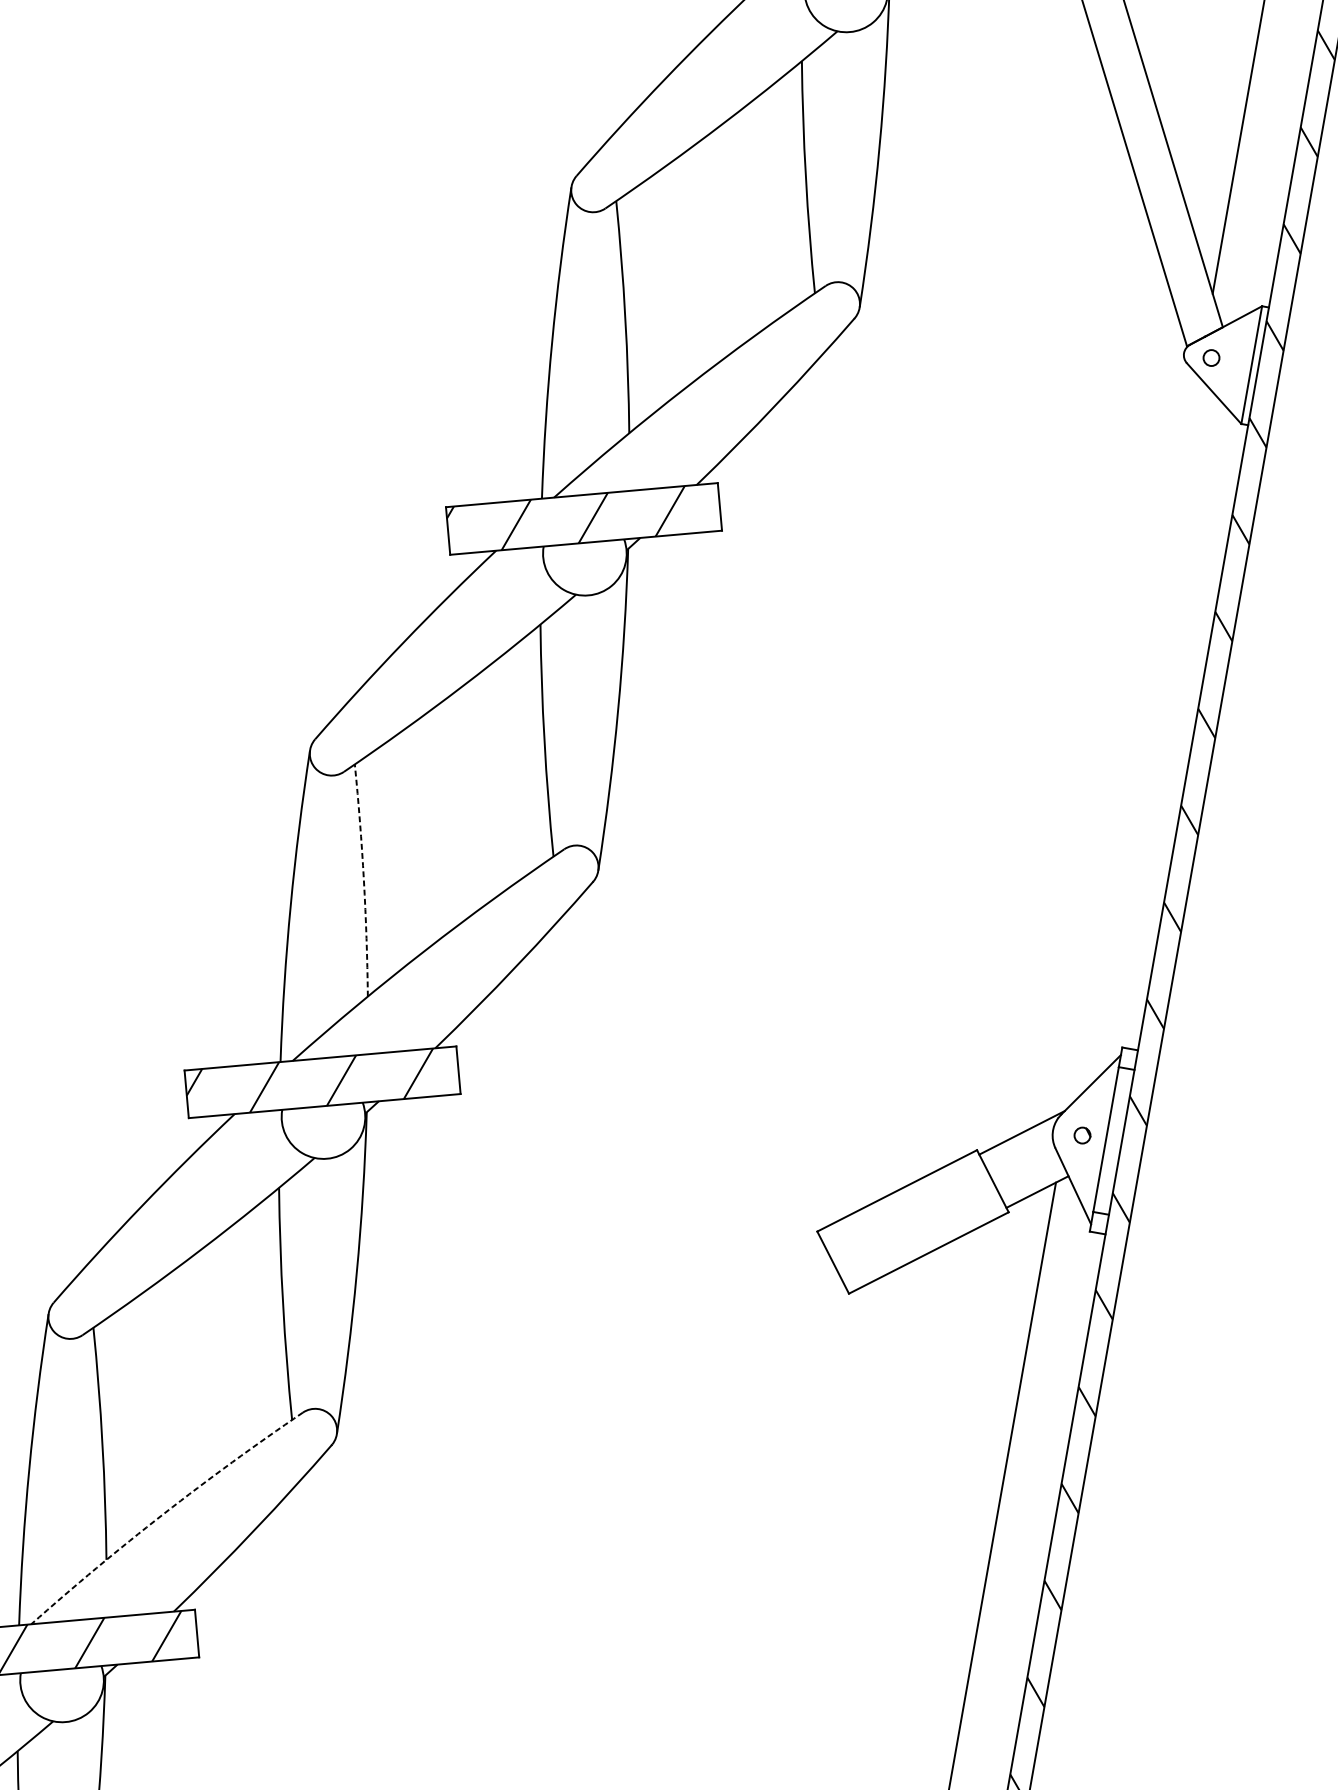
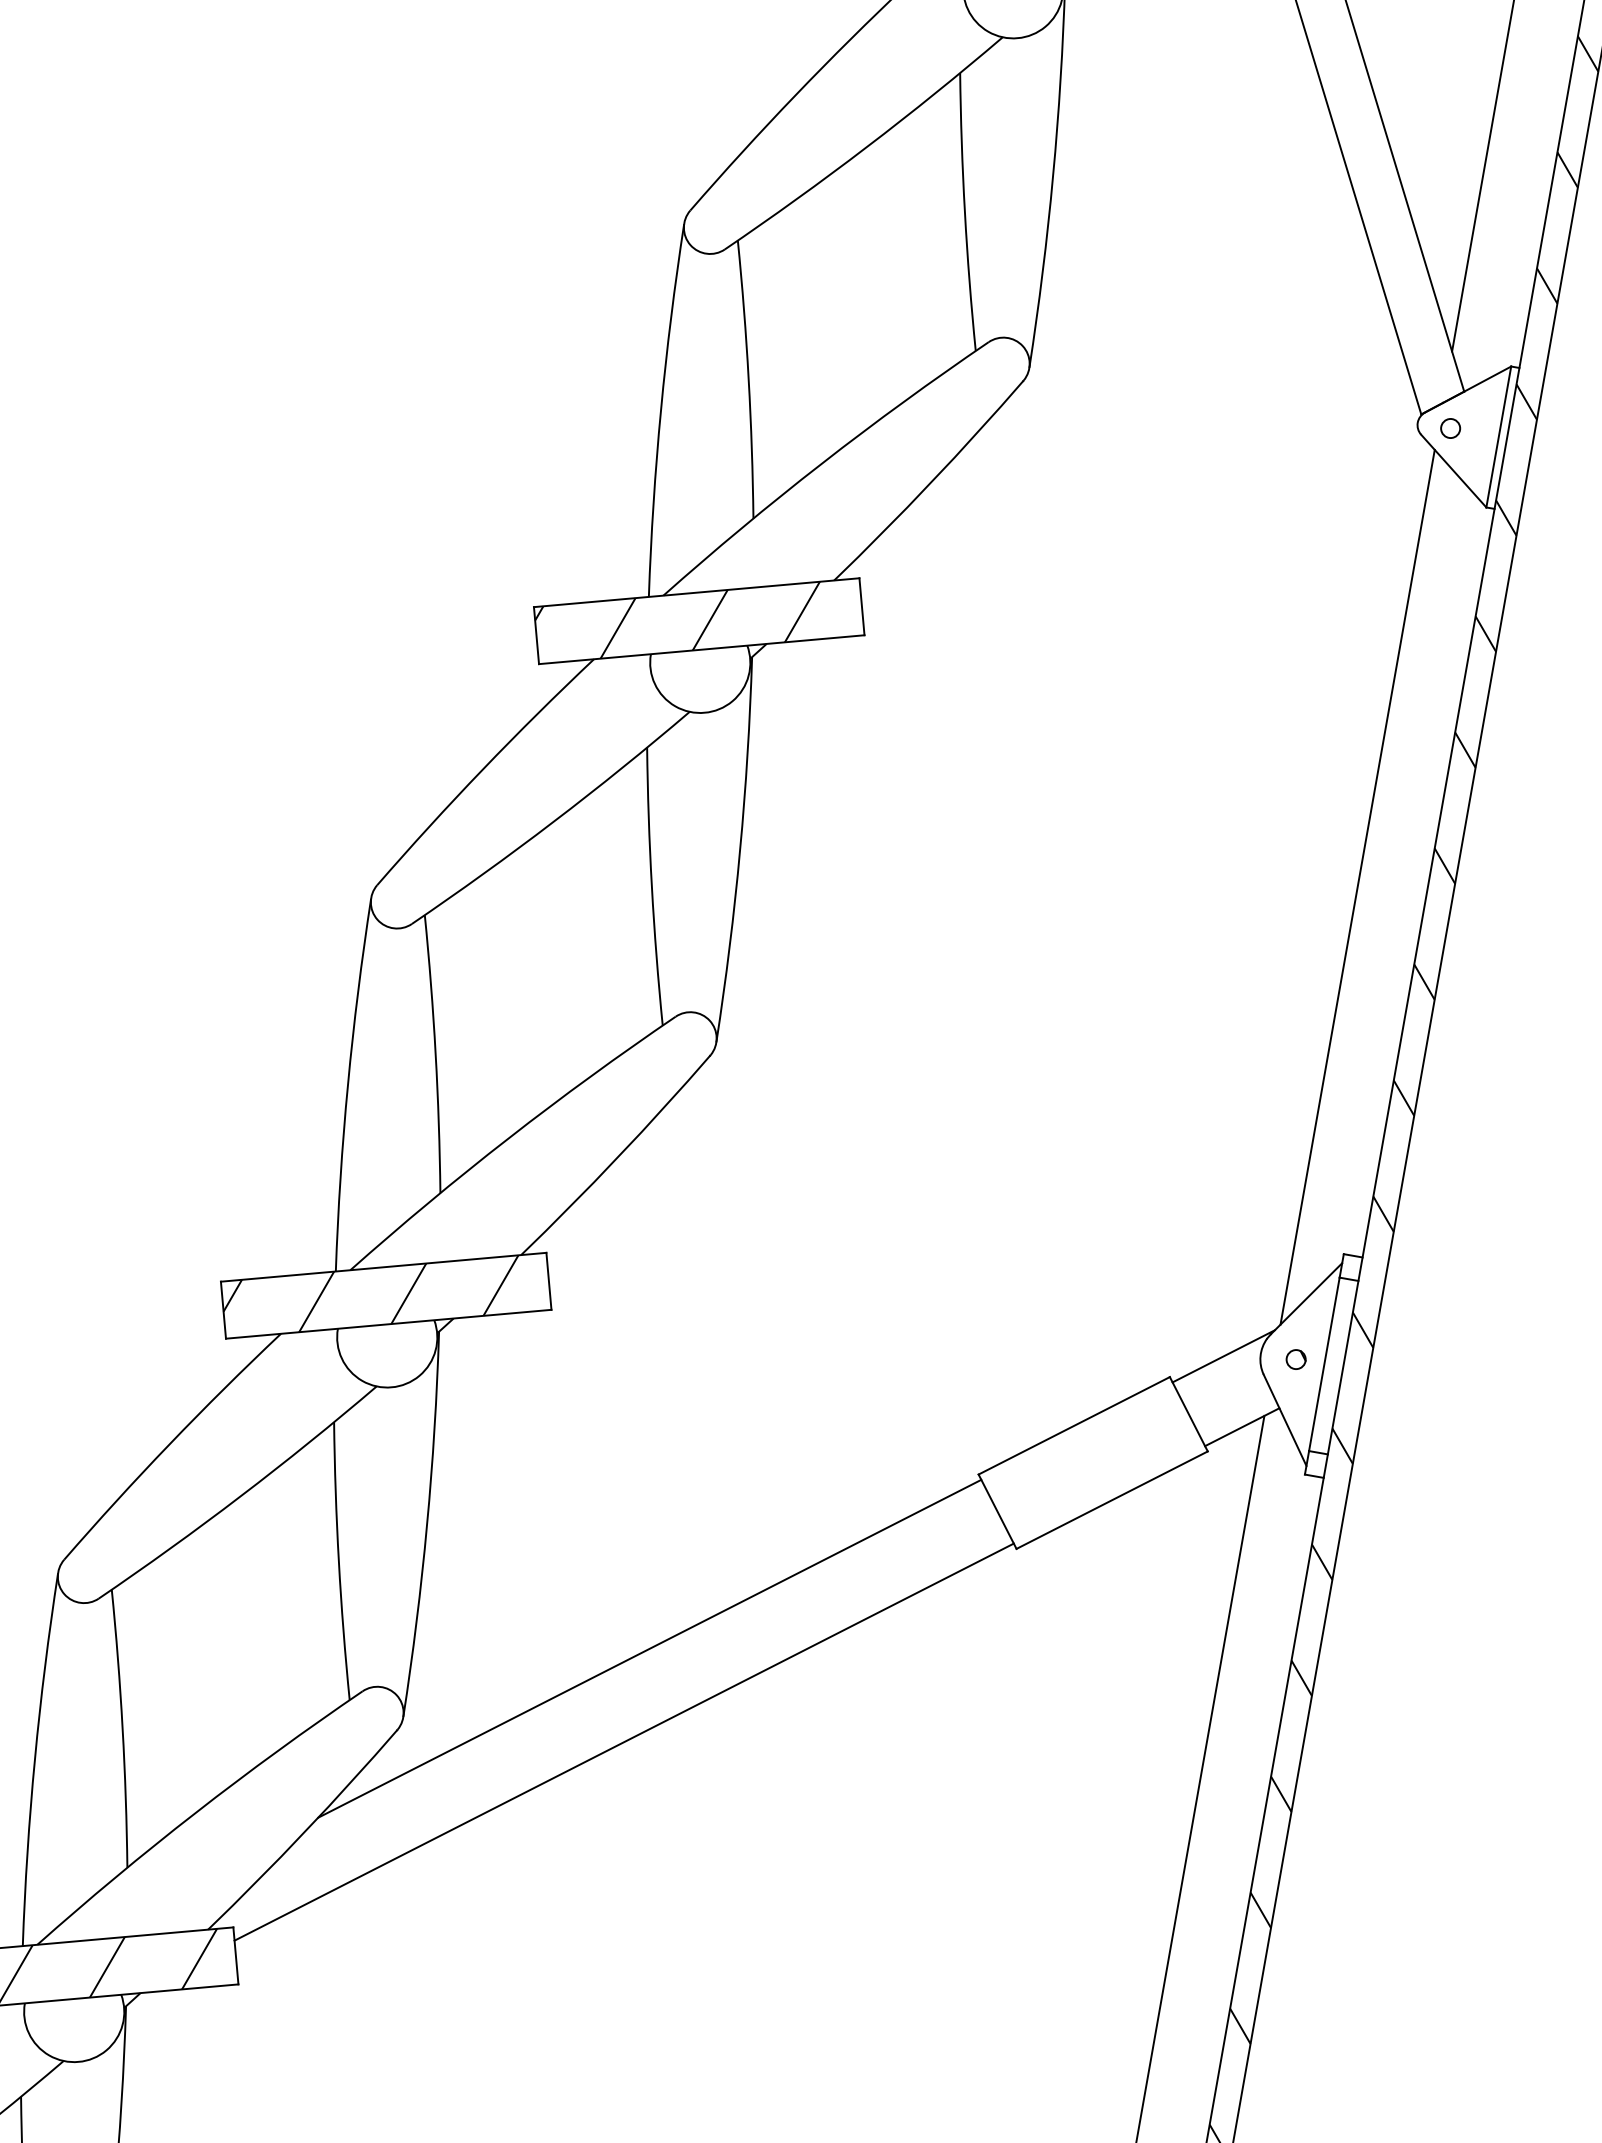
line: (1133, 740) -> (1357, 886), added
arc: (363, 879) -> (435, 1053), dashed -> solid
line: (542, 1376) -> (649, 1648), added
line: (520, 1454) -> (623, 1741), added
arc: (163, 1513) -> (195, 1812), dashed -> solid

